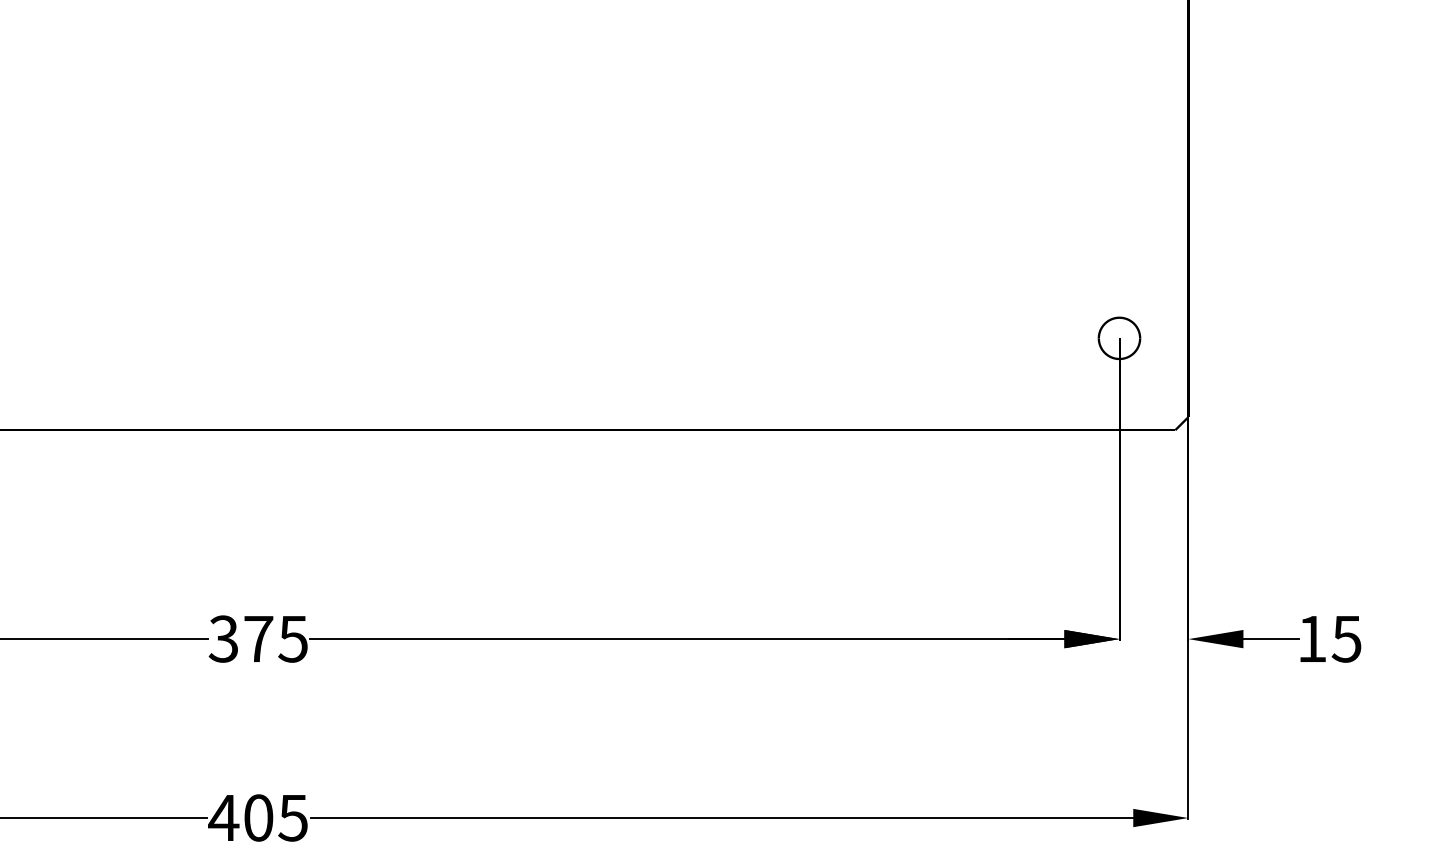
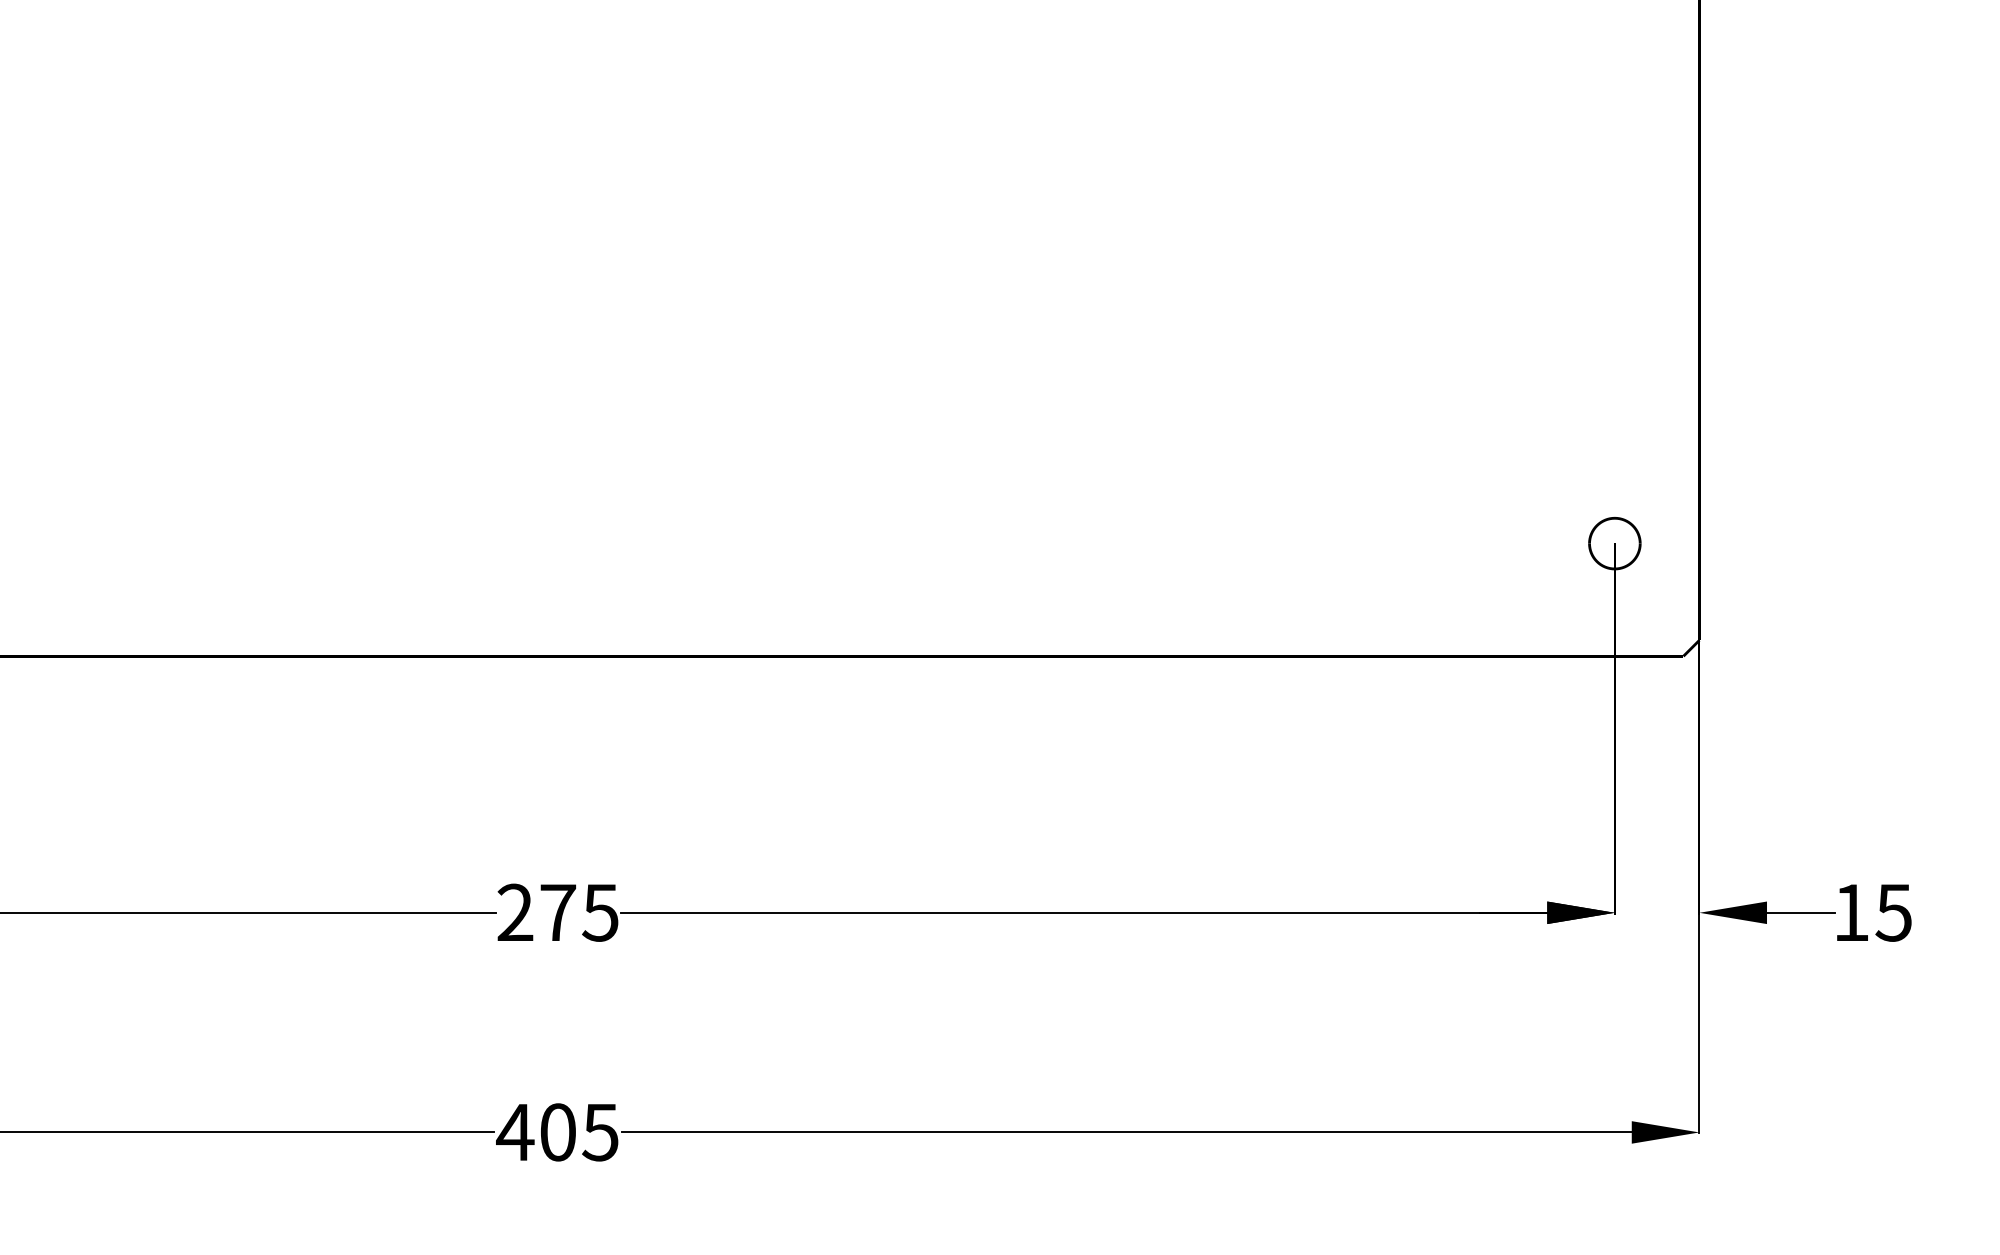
text: (223, 638) -> (514, 912), 375 -> 275

